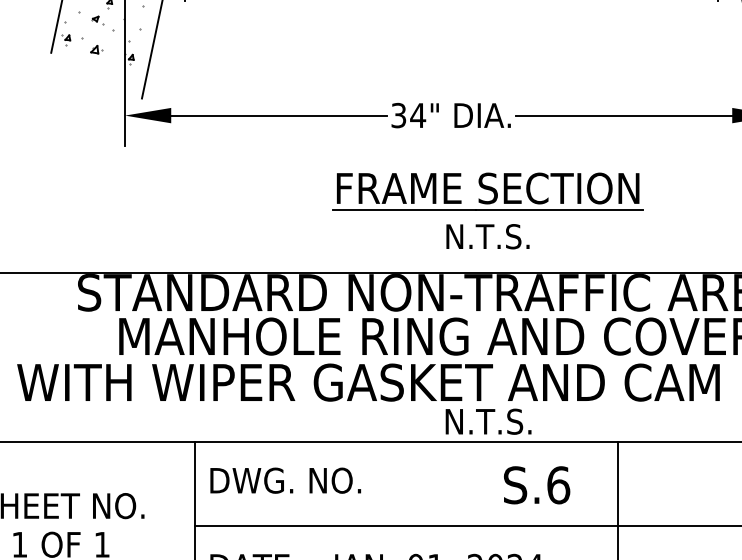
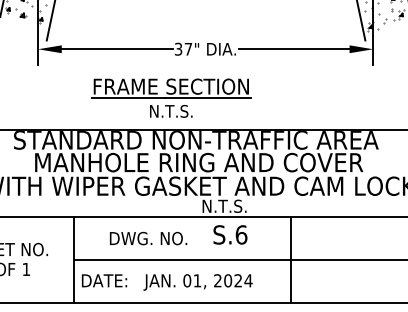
text: (418, 116) -> (188, 49), 34" -> 37"
part: (488, 209) -> (171, 97), moved
text: (285, 480) -> (148, 238), moved
text: (537, 484) -> (230, 234), moved

